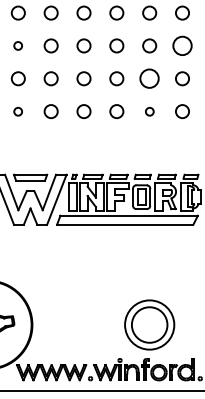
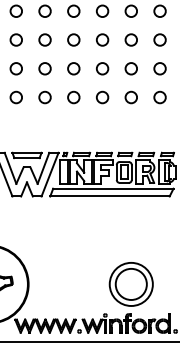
circle: (17, 45) -> (15, 39), size x1.67
circle: (182, 45) -> (160, 39), size x0.71
circle: (149, 78) -> (131, 68), size x0.71
circle: (17, 111) -> (15, 97), size x1.67
circle: (149, 111) -> (131, 97), size x1.67

